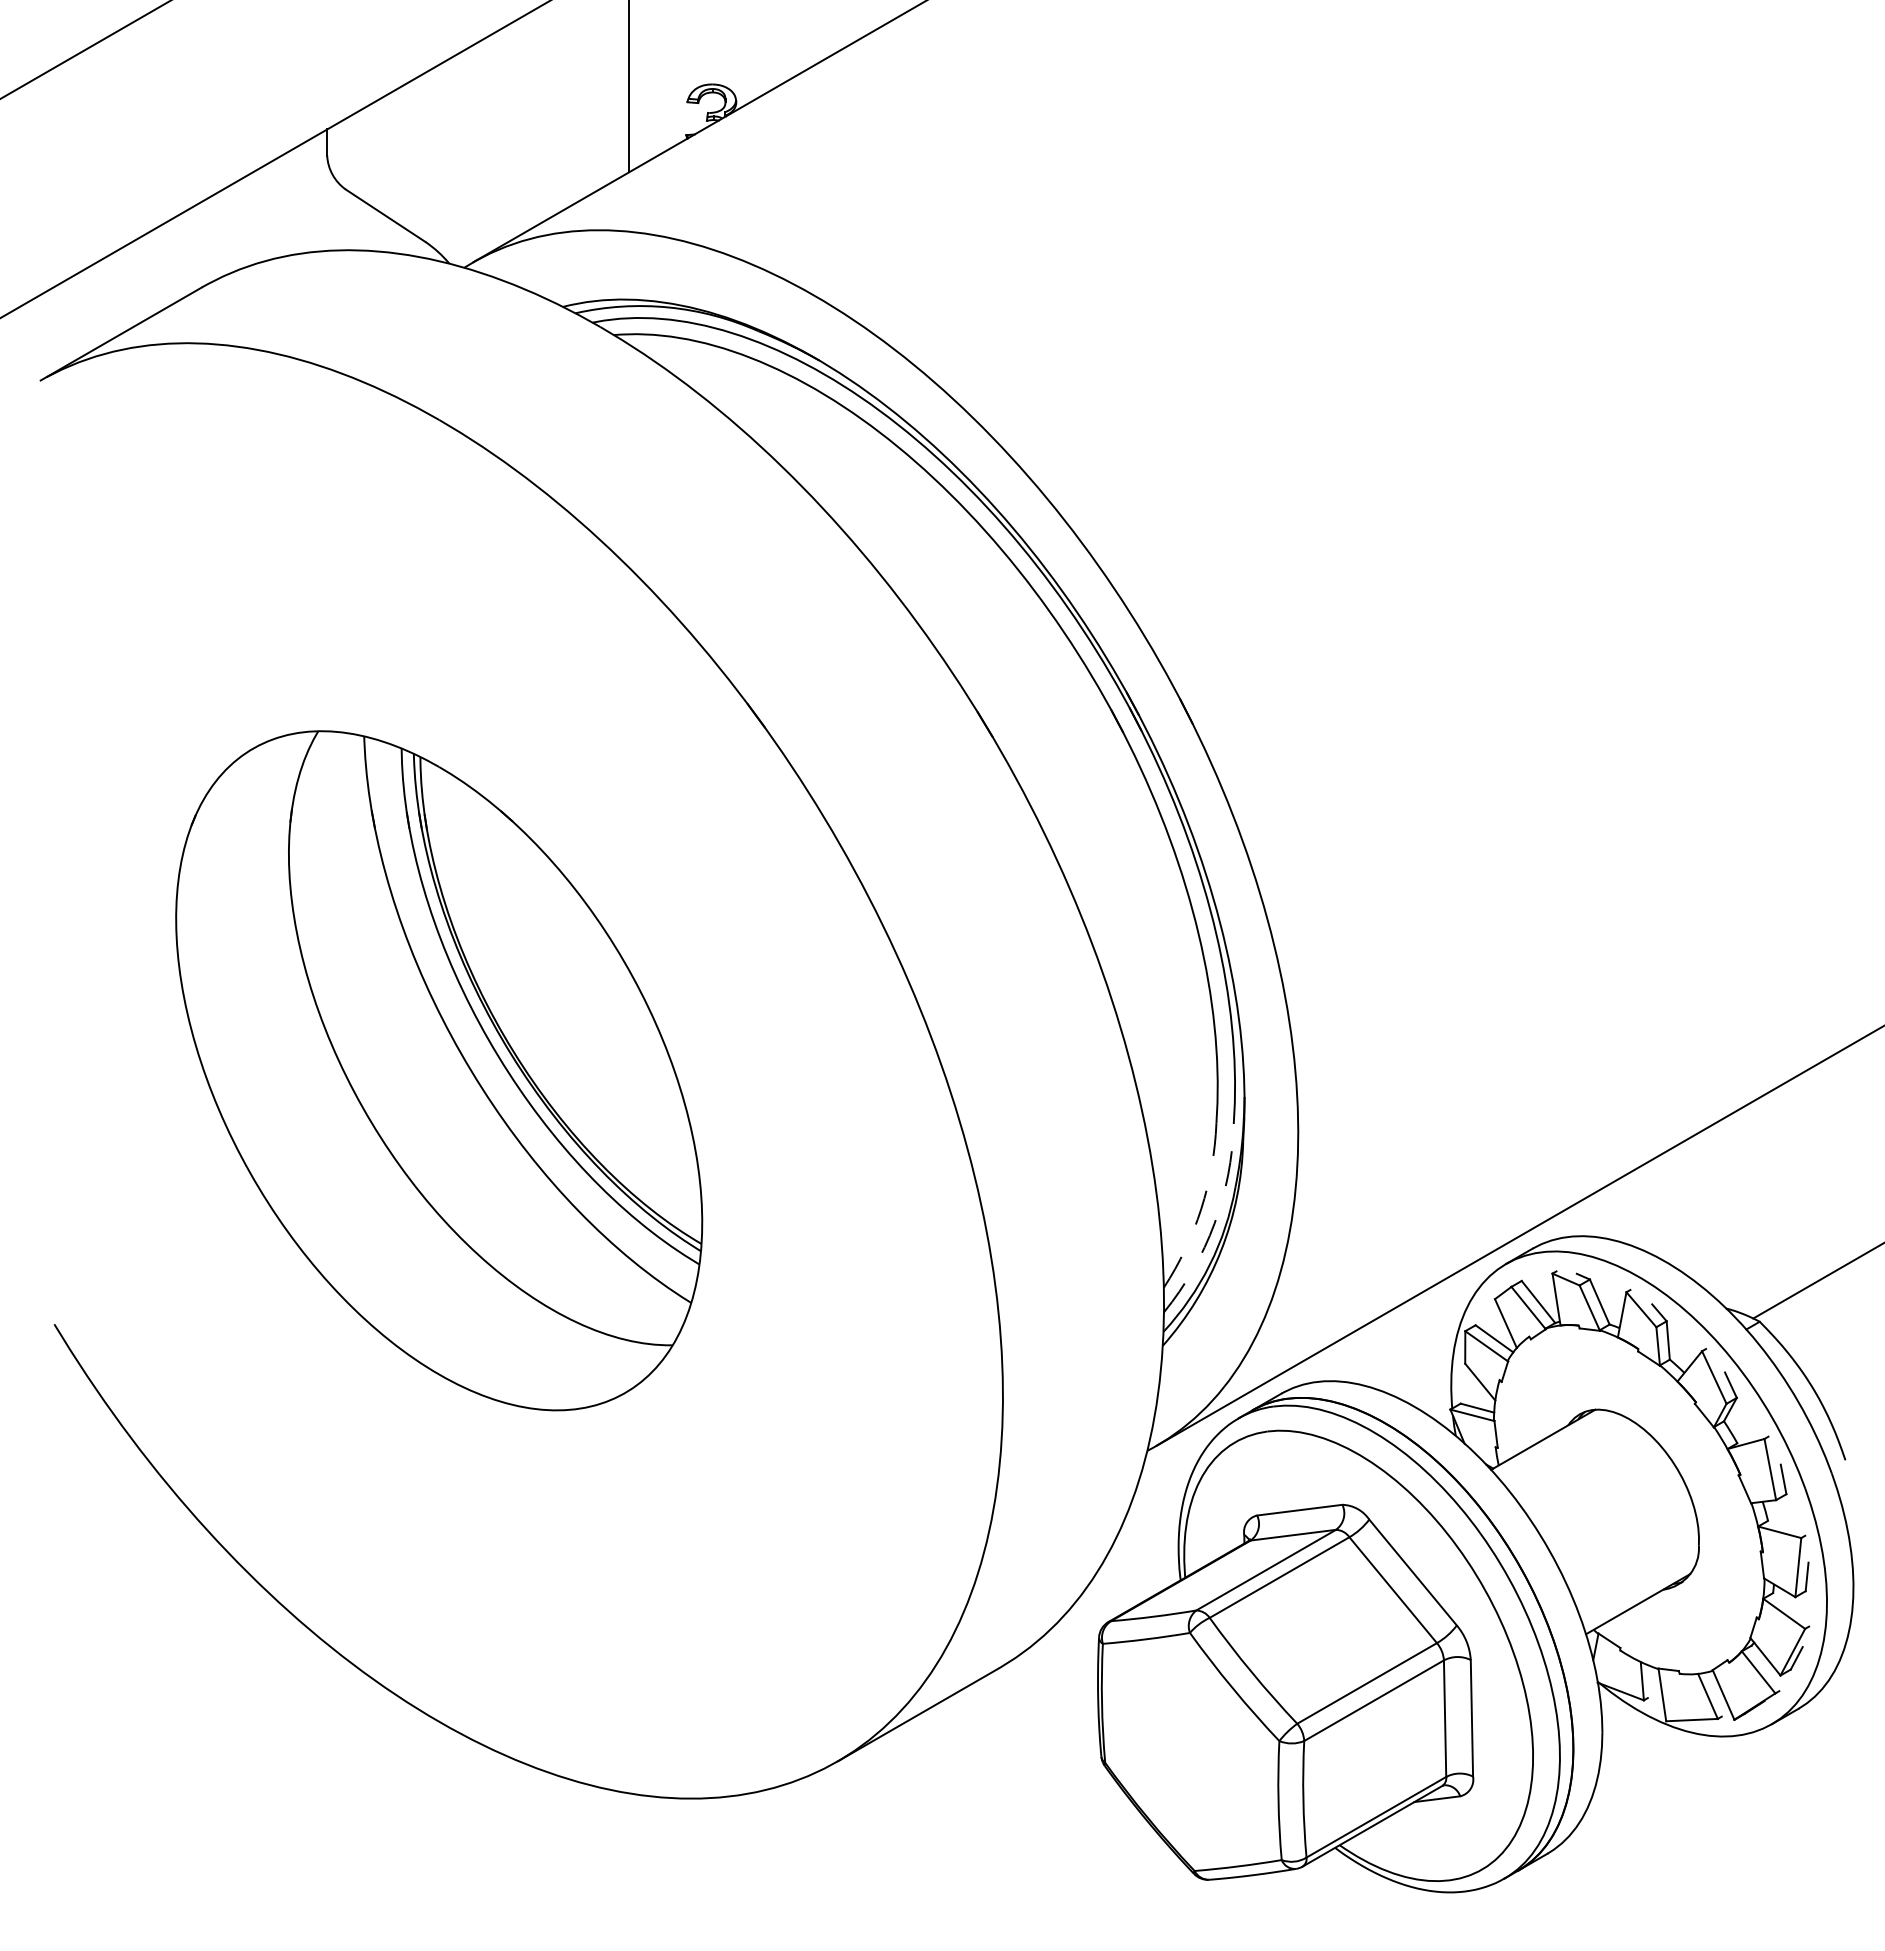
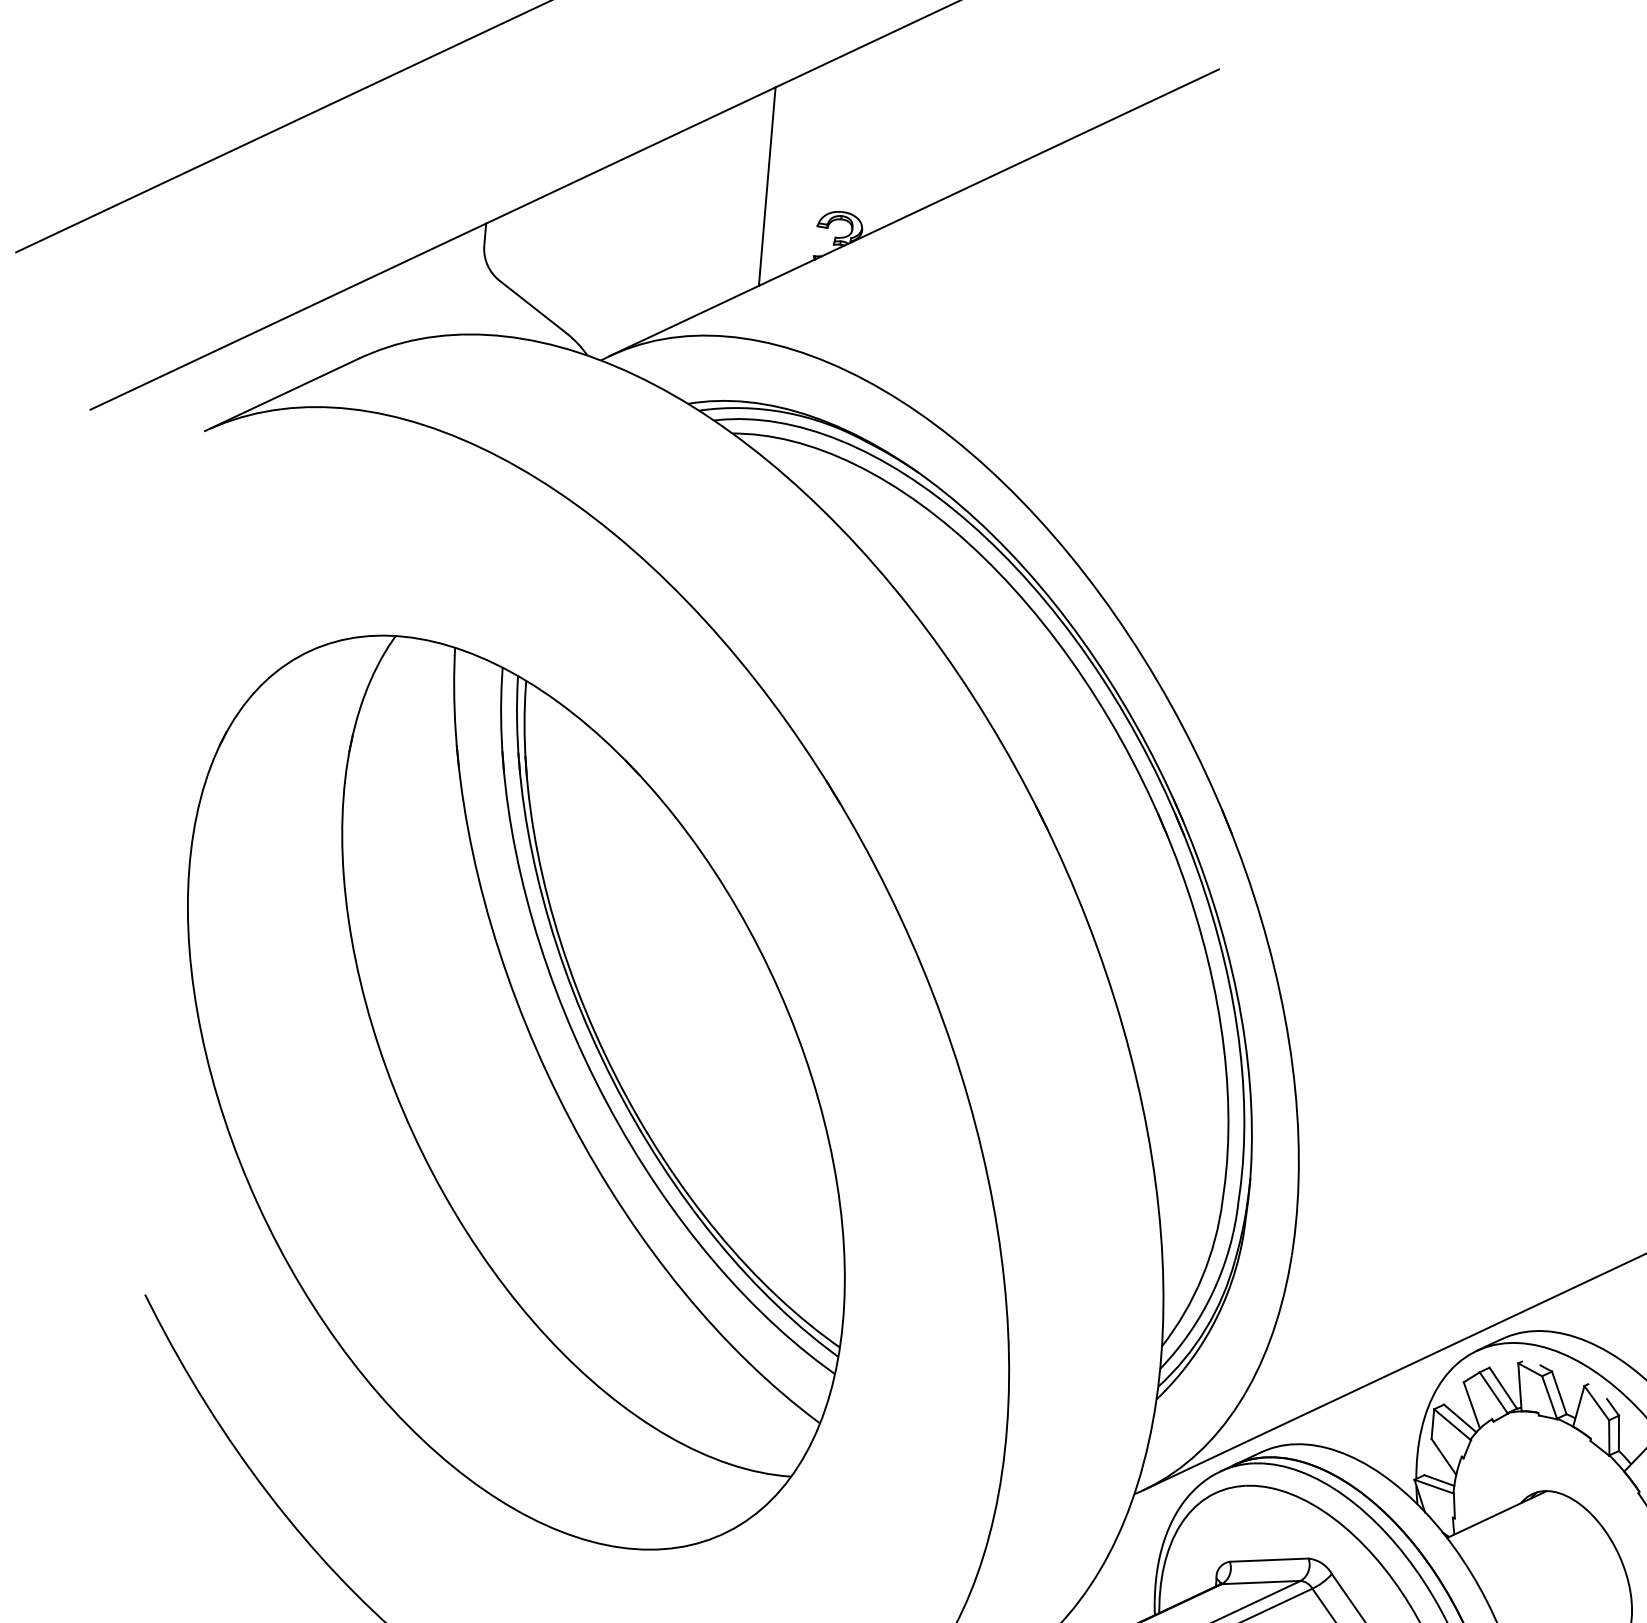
part: (438, 1070) -> (515, 1092), size x1.43
arc: (1201, 1208) -> (1202, 1276), dashed -> solid
arc: (1214, 1223) -> (1213, 1291), dashed -> solid

